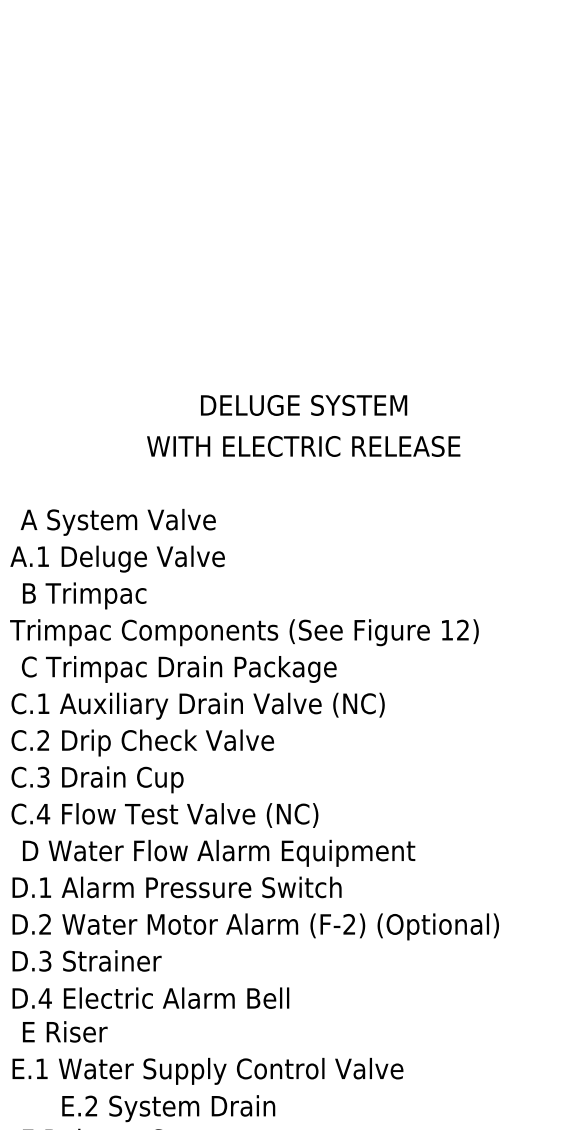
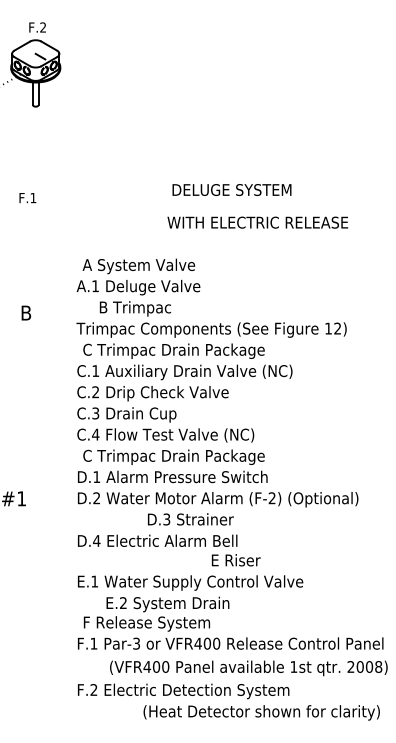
text: (303, 404) -> (231, 189), moved
text: (303, 446) -> (257, 222), moved
text: (82, 595) -> (134, 308), moved
text: (218, 853) -> (196, 457), D Water Flow Alarm Equipment -> C Trimpac Drain Package
text: (86, 961) -> (190, 519), moved
text: (63, 1032) -> (235, 560), moved

